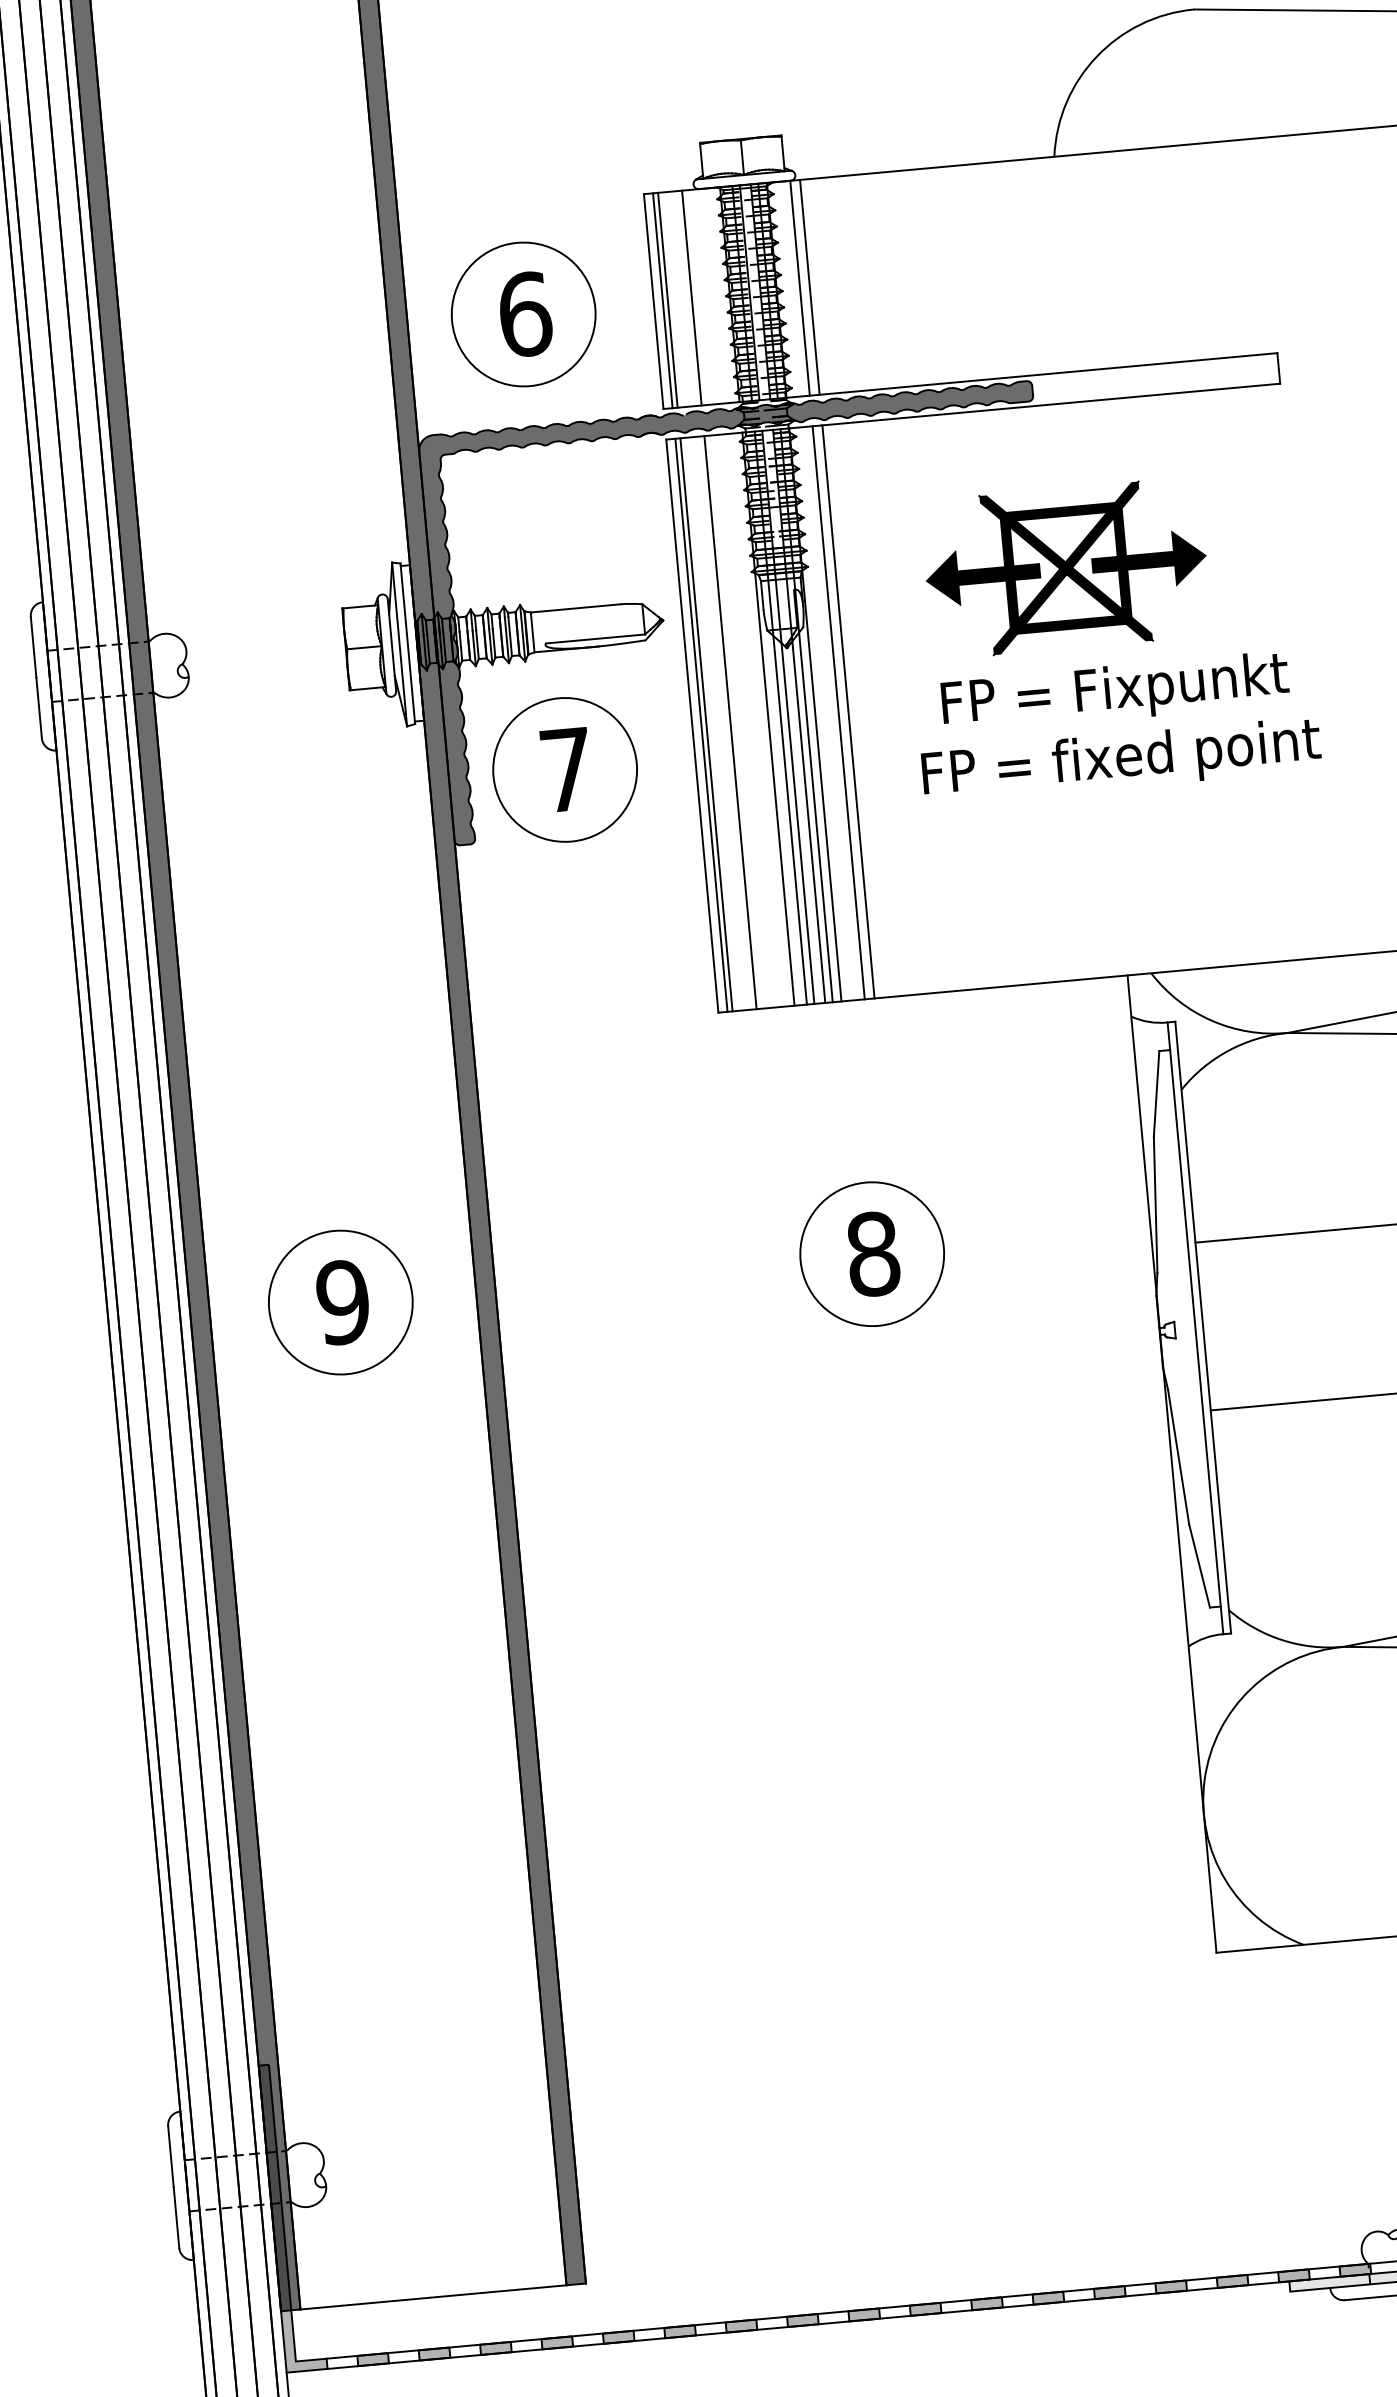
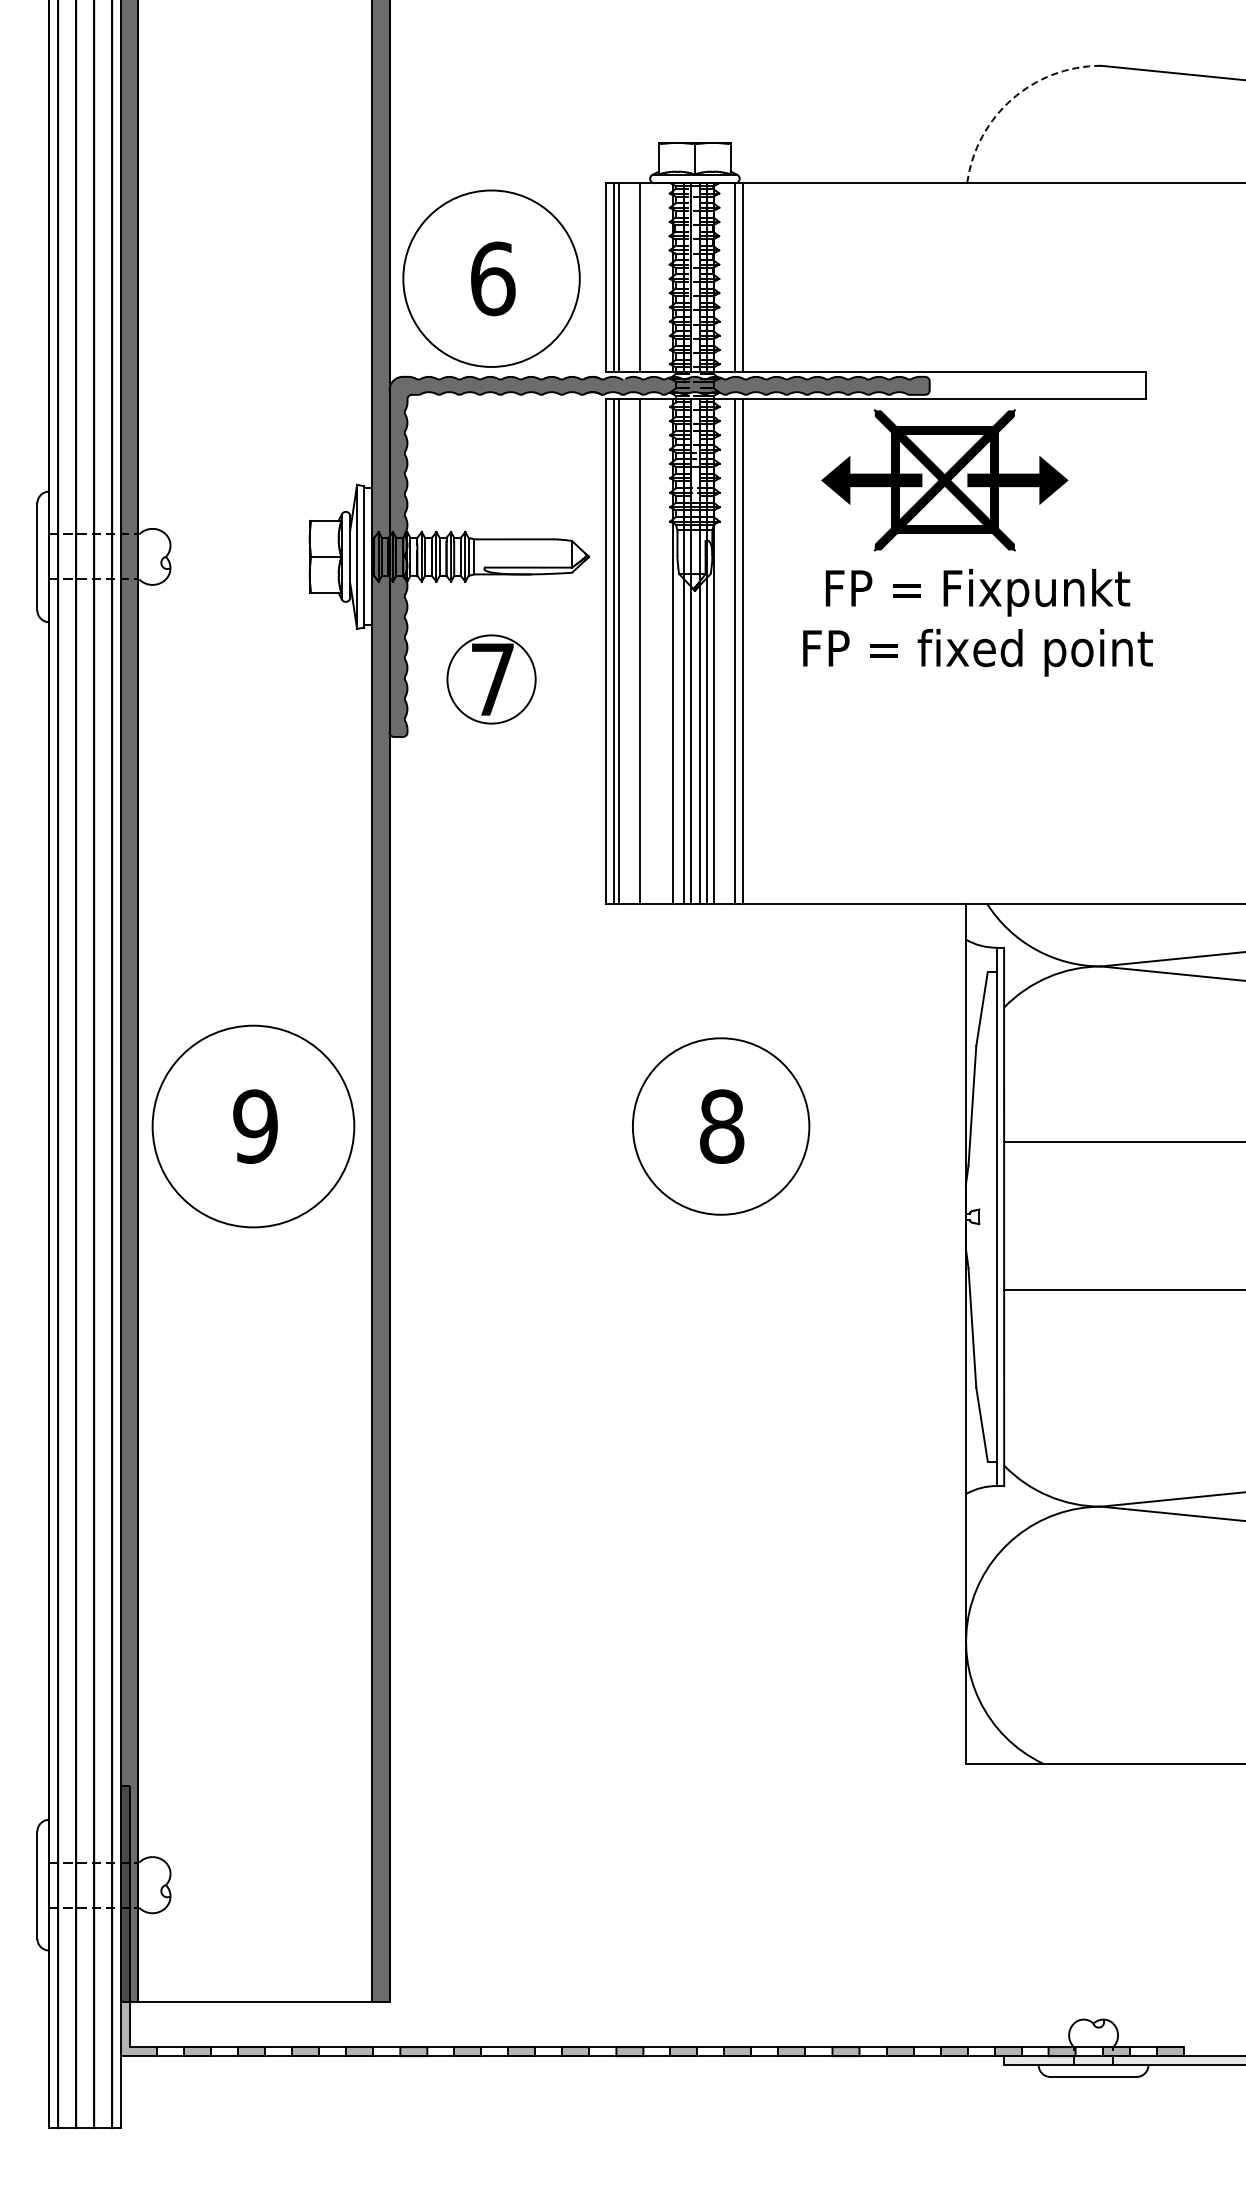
arc: (1097, 56) -> (1012, 99), solid -> dashed
circle: (523, 314) -> (491, 278), size x1.4
part: (1108, 625) -> (977, 533), moved
circle: (565, 769) -> (491, 679), size x0.7
circle: (872, 1254) -> (721, 1126), size x1.4
circle: (340, 1302) -> (253, 1126), size x1.6

